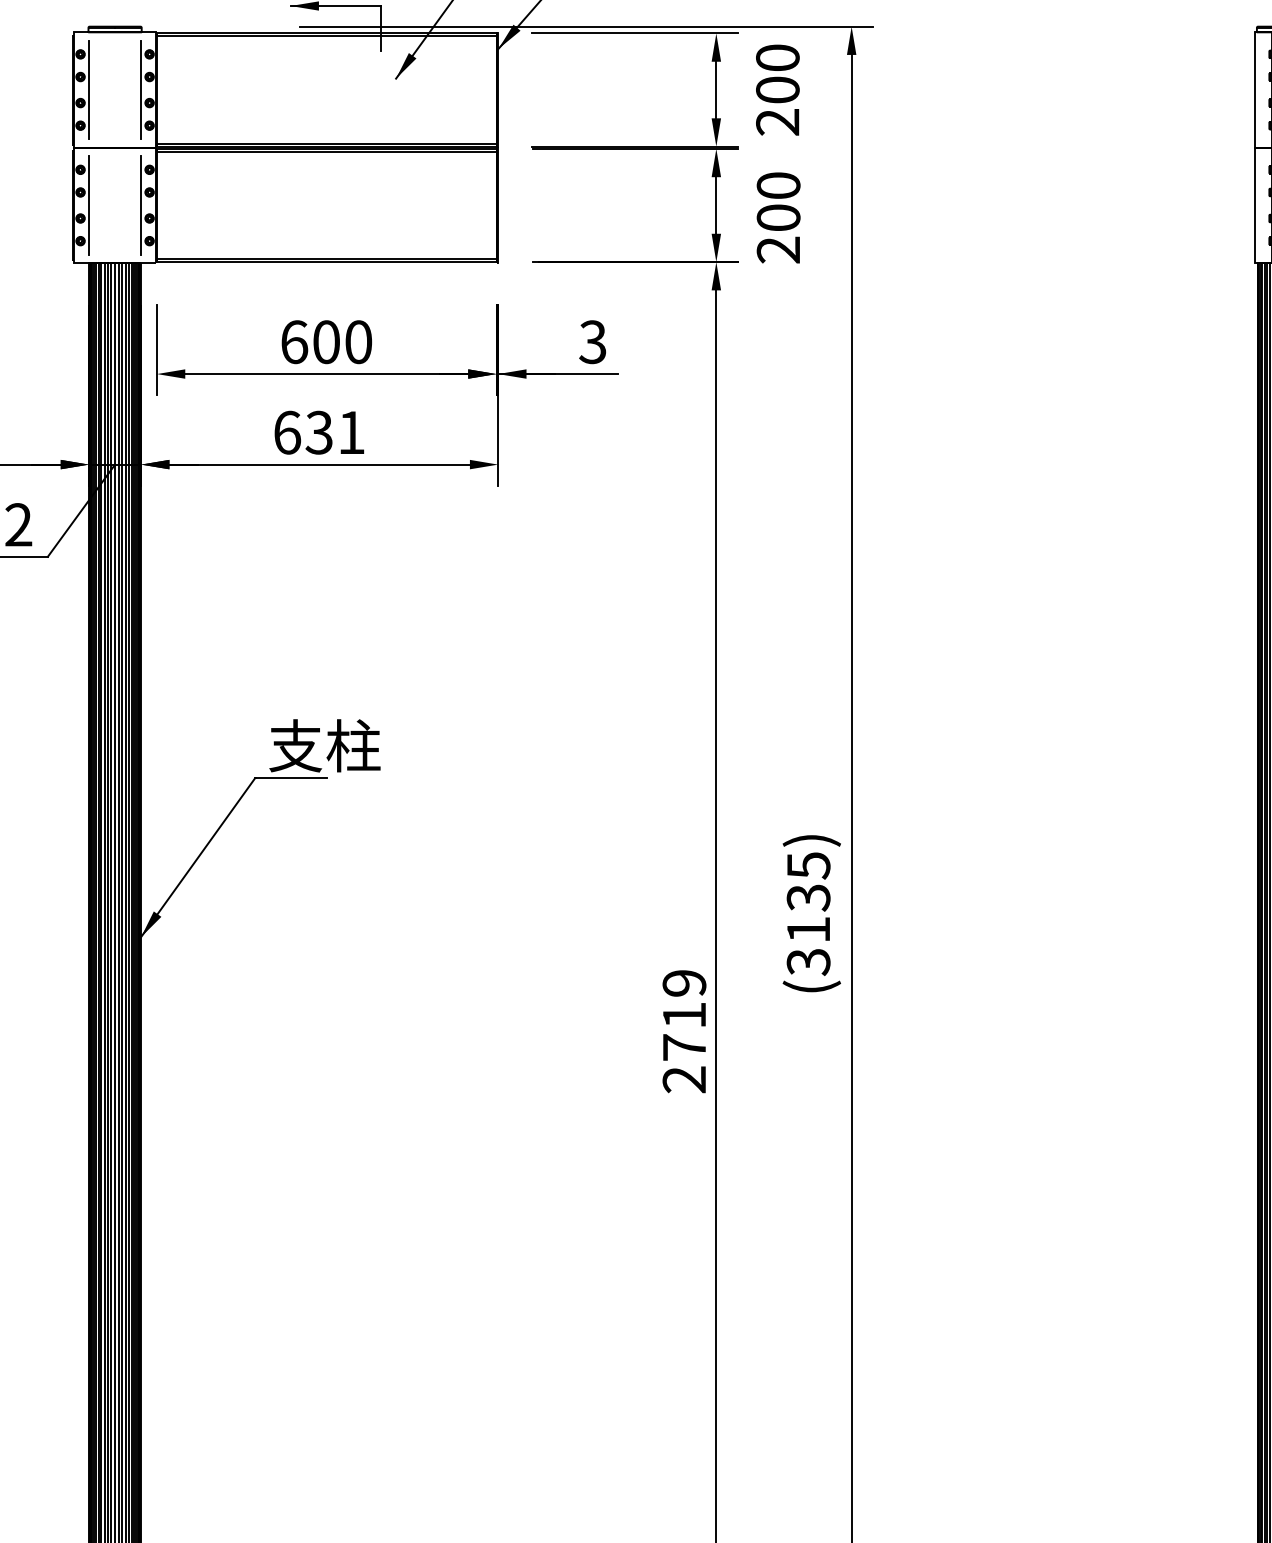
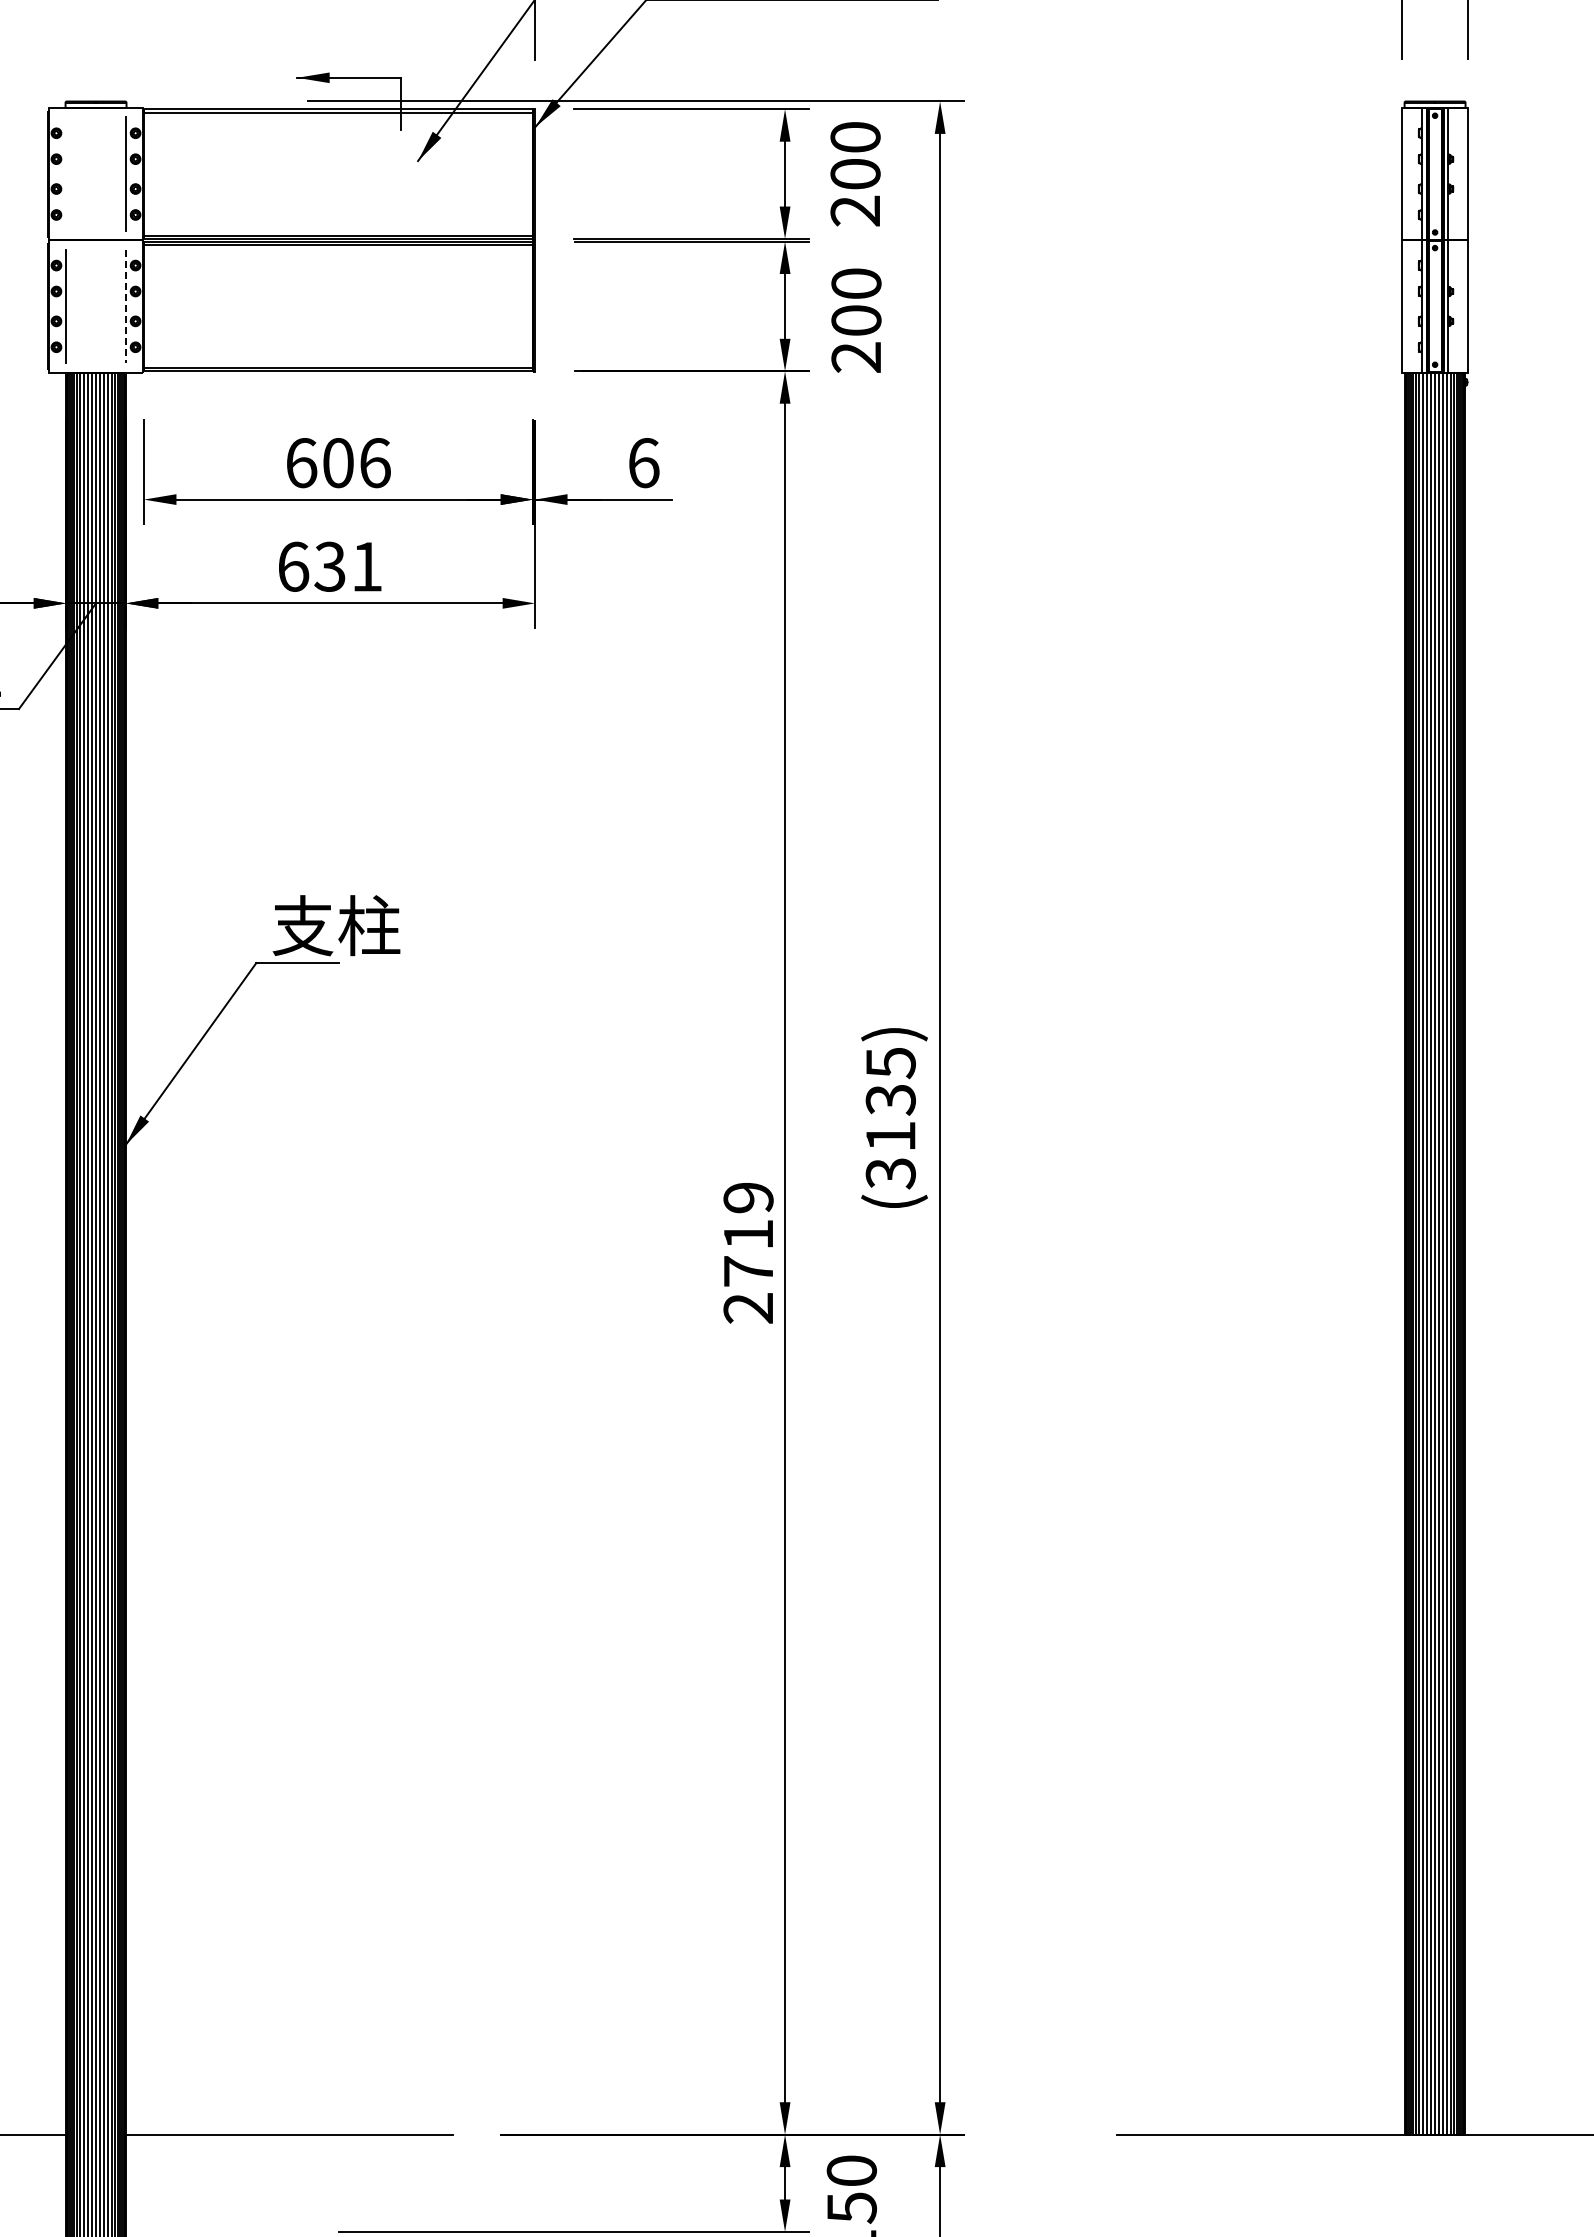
line: (89, 89) -> (66, 173), removed
line: (140, 205) -> (125, 306), solid -> dashed
text: (358, 342) -> (375, 463), 600 -> 606
text: (592, 342) -> (643, 463), 3 -> 6

